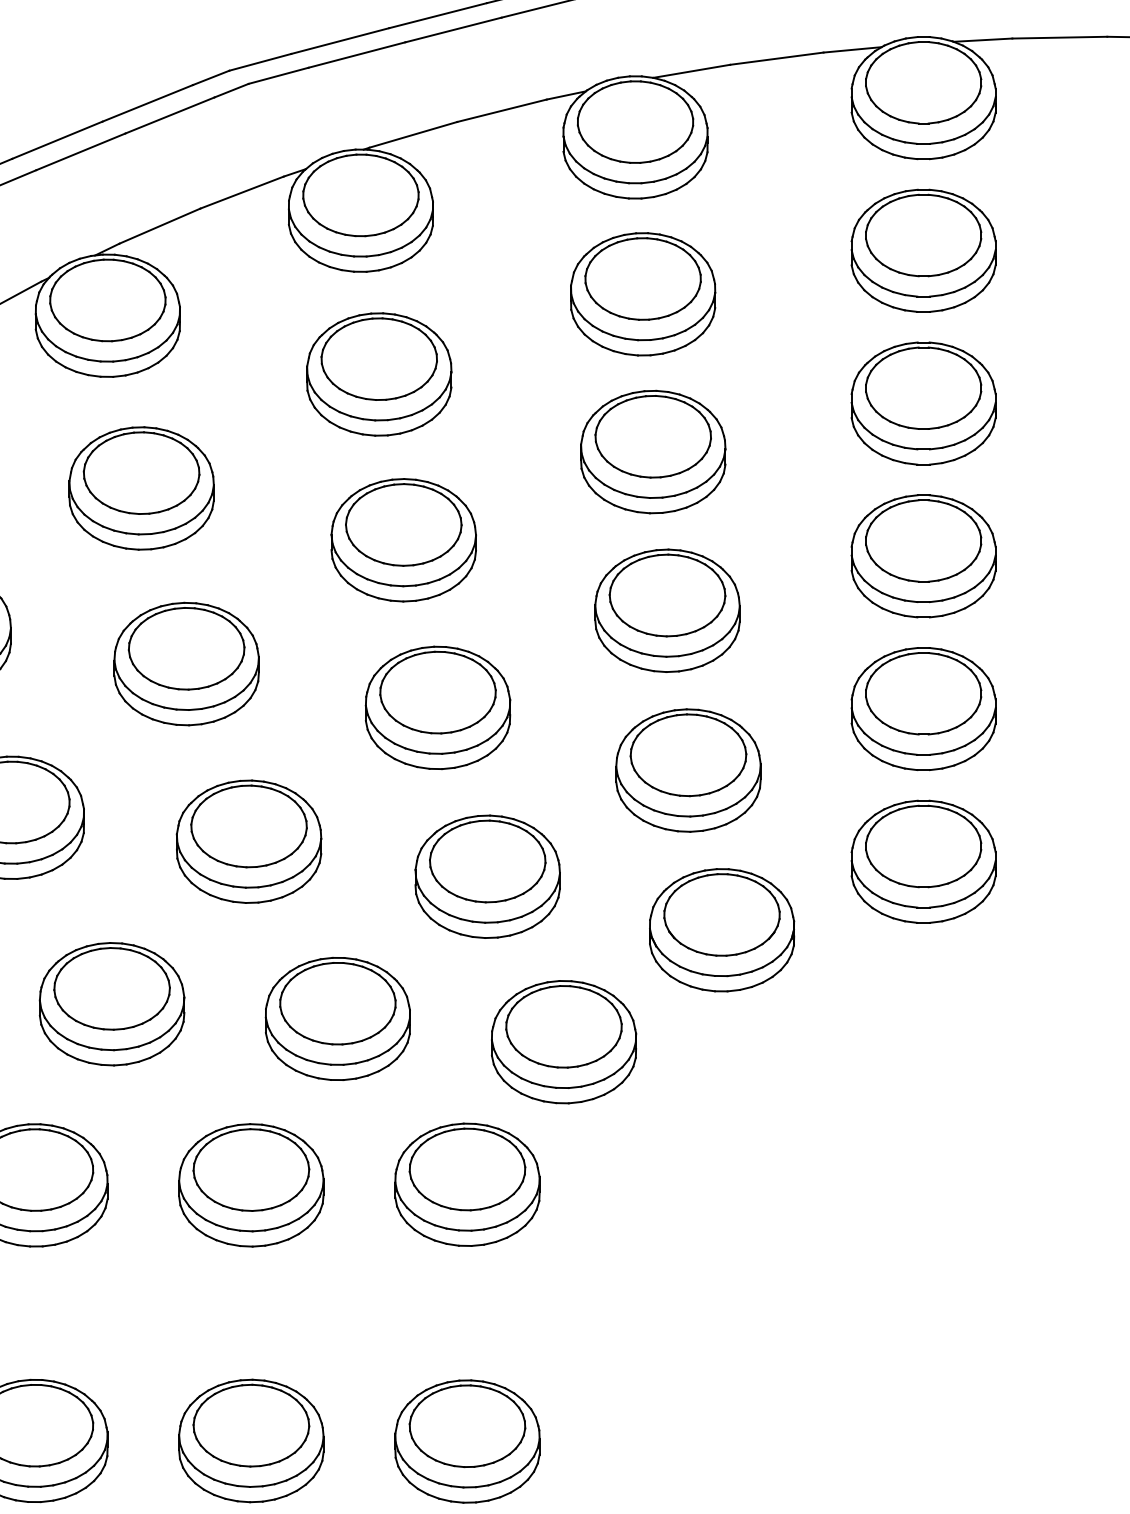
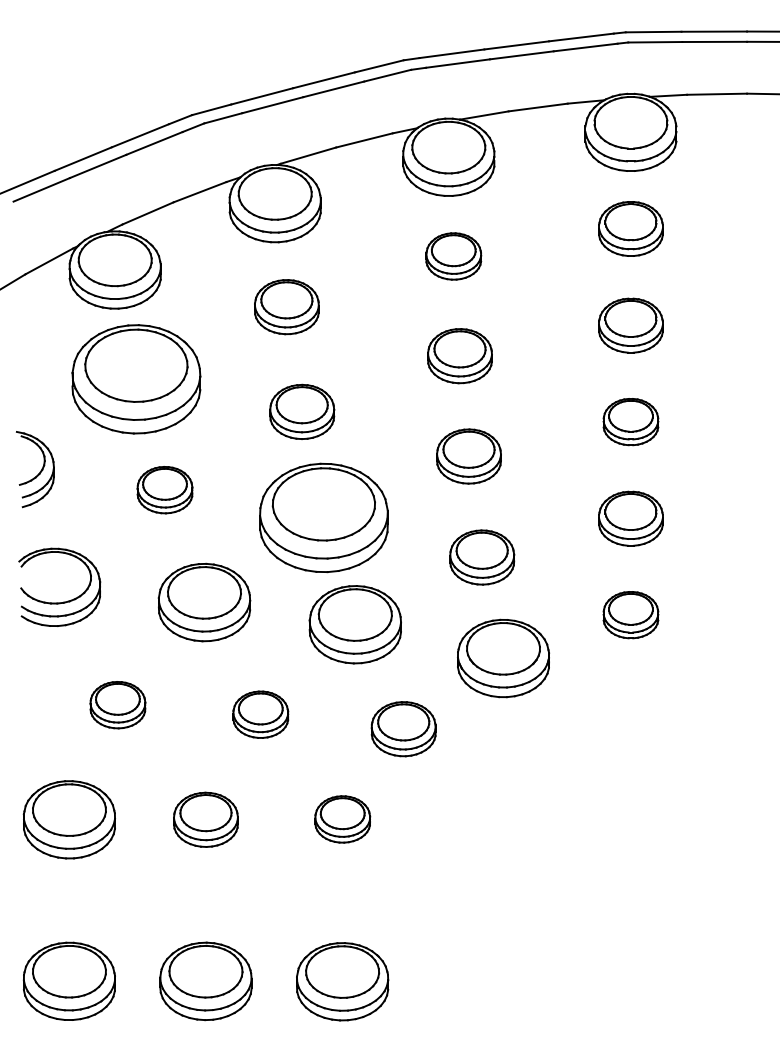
part: (922, 250) -> (630, 228), size x0.7
part: (642, 294) -> (453, 256), size x0.6
part: (378, 373) -> (286, 306), size x0.7
part: (922, 403) -> (630, 325), size x0.7
part: (652, 450) -> (459, 355), size x0.7
part: (141, 487) -> (136, 378), size x1.4
part: (402, 539) -> (301, 411), size x0.7
part: (922, 555) -> (630, 421), size x0.6
part: (666, 610) -> (468, 456), size x0.7
part: (185, 662) -> (164, 489), size x0.6
part: (437, 707) -> (323, 517), size x1.4
part: (922, 708) -> (630, 518), size x0.7
part: (687, 770) -> (481, 557), size x0.7
part: (922, 860) -> (630, 614), size x0.6
part: (111, 1002) -> (117, 704), size x0.6
part: (337, 1018) -> (260, 714), size x0.6
part: (563, 1040) -> (403, 728), size x0.7
part: (250, 1184) -> (205, 819), size x0.7
part: (467, 1184) -> (342, 819), size x0.6

